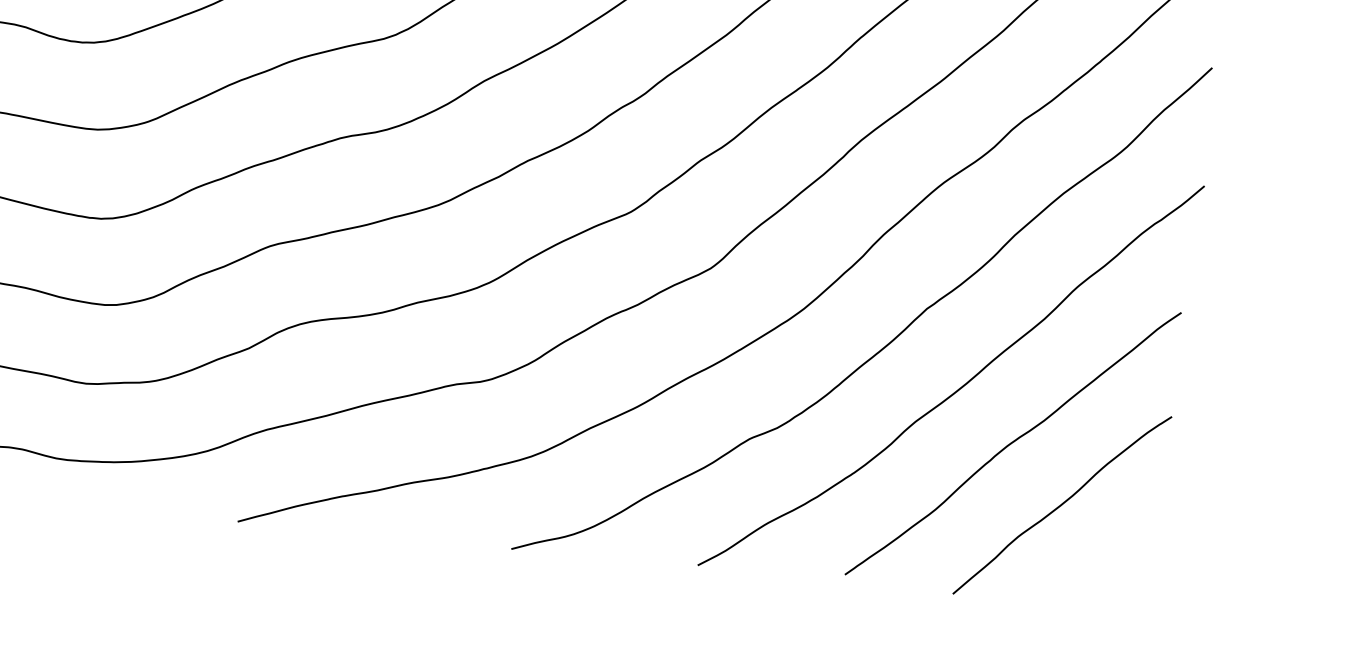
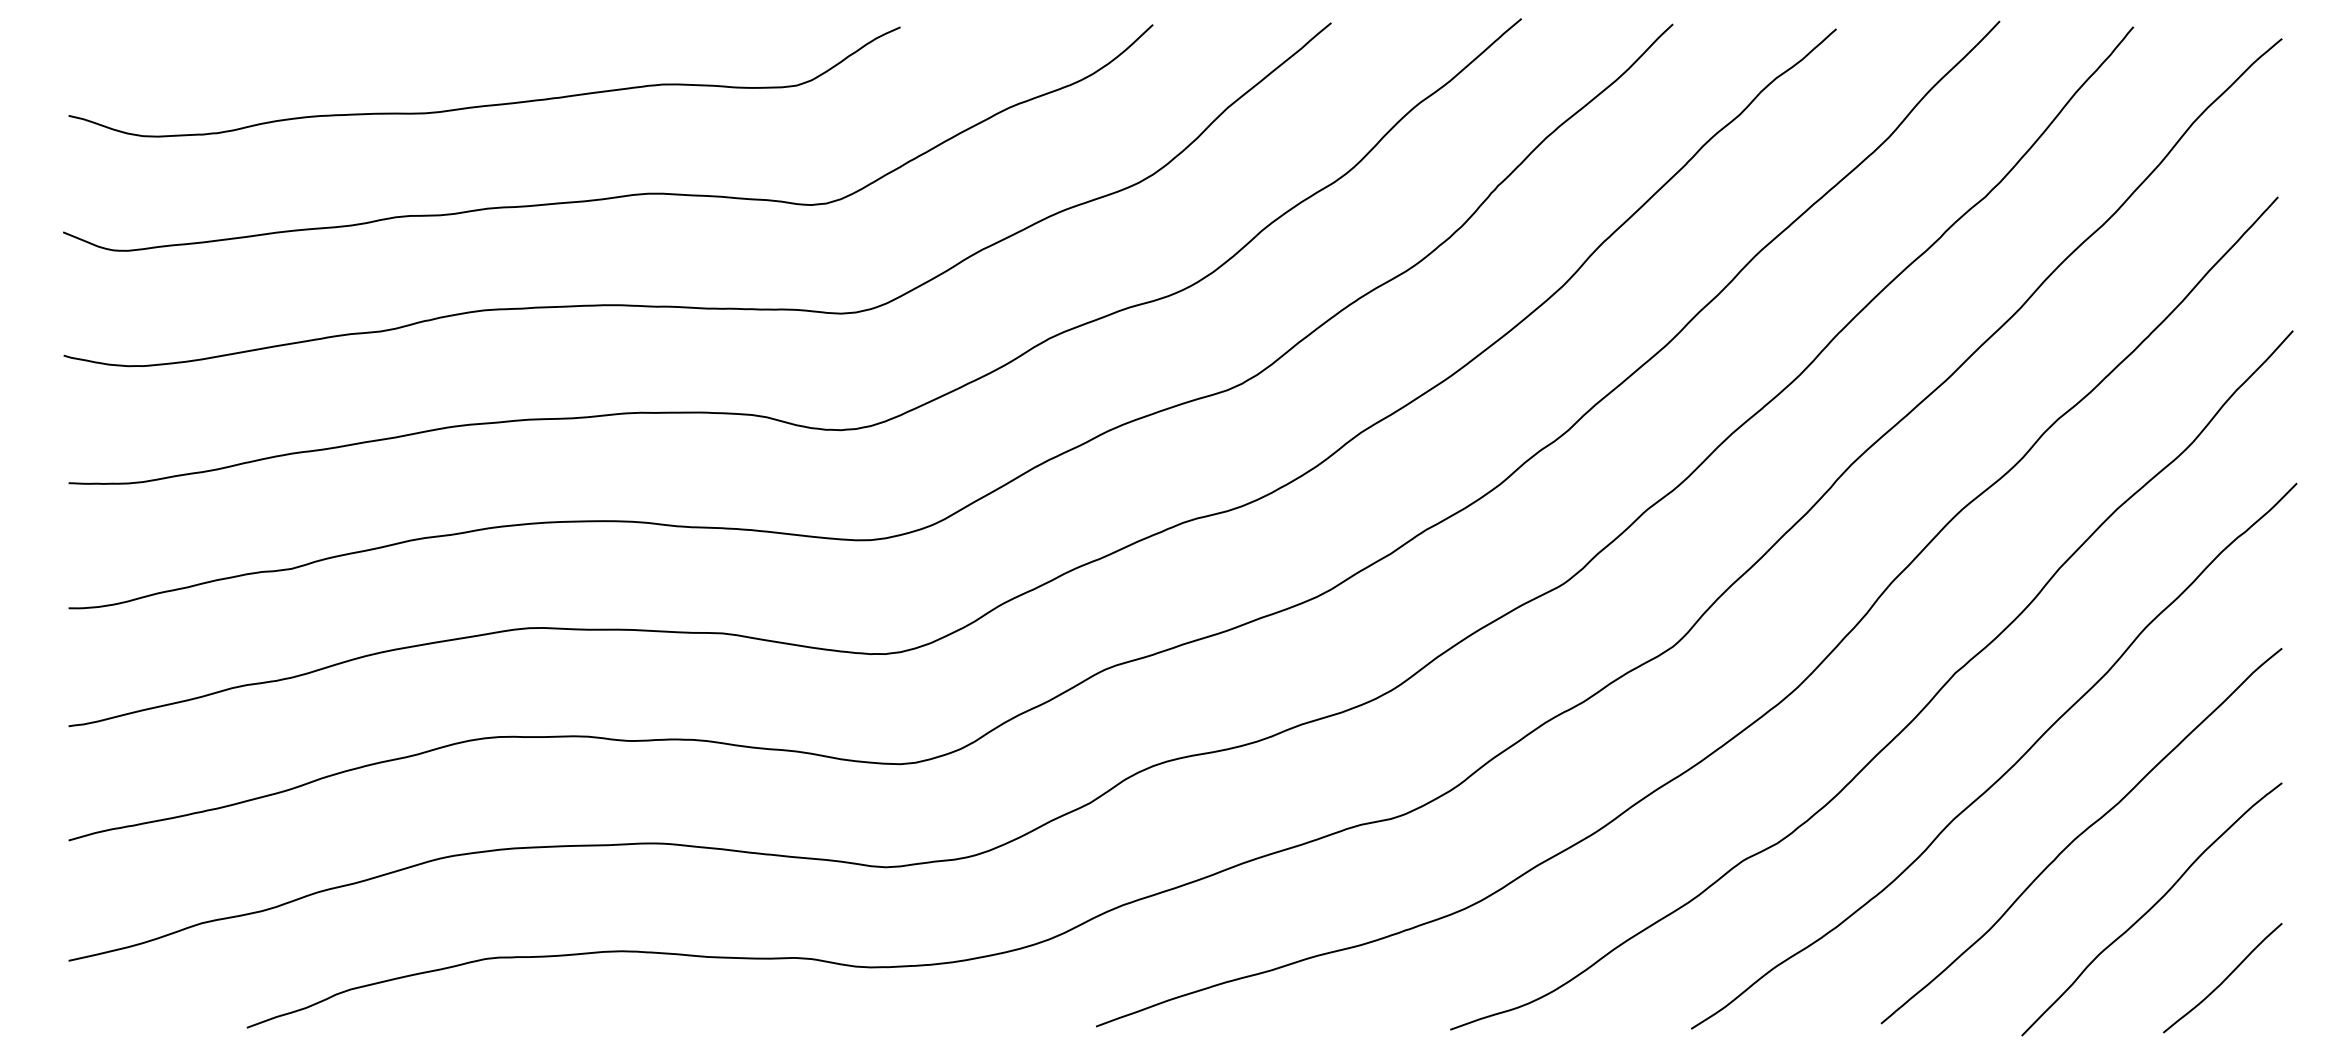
curve: (1113, 564) -> (2224, 979), added

